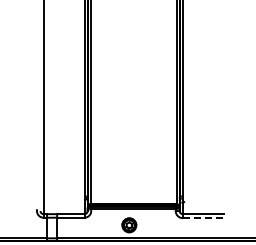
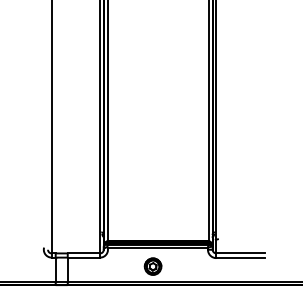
line: (203, 218) -> (240, 258), dashed -> solid

